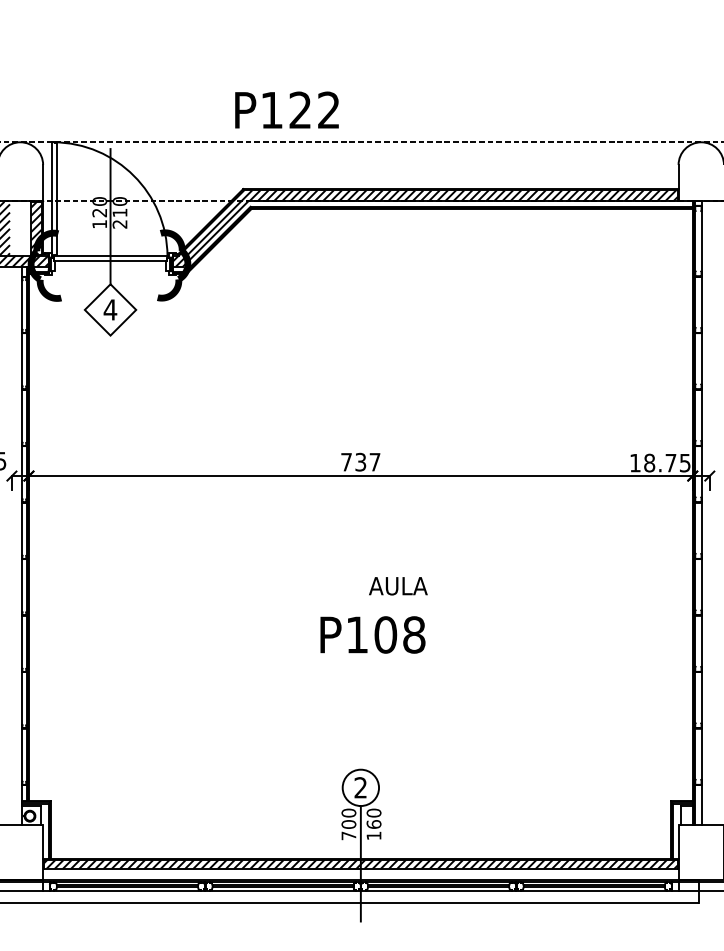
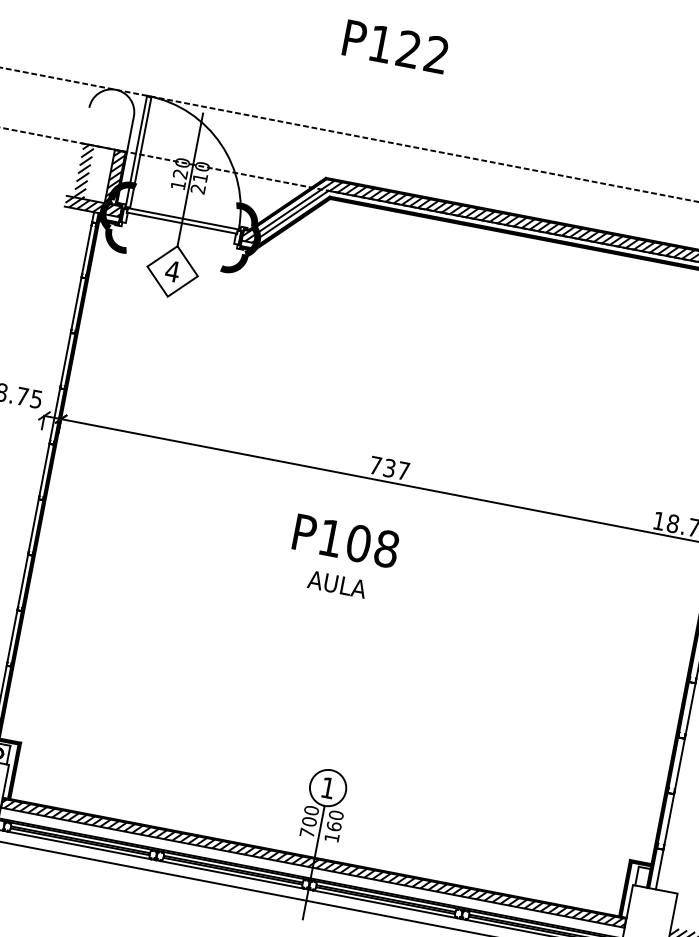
text: (286, 109) -> (395, 46), moved
text: (398, 586) -> (337, 584), moved
text: (372, 634) -> (345, 540), moved
text: (360, 787) -> (327, 787), 2 -> 1

